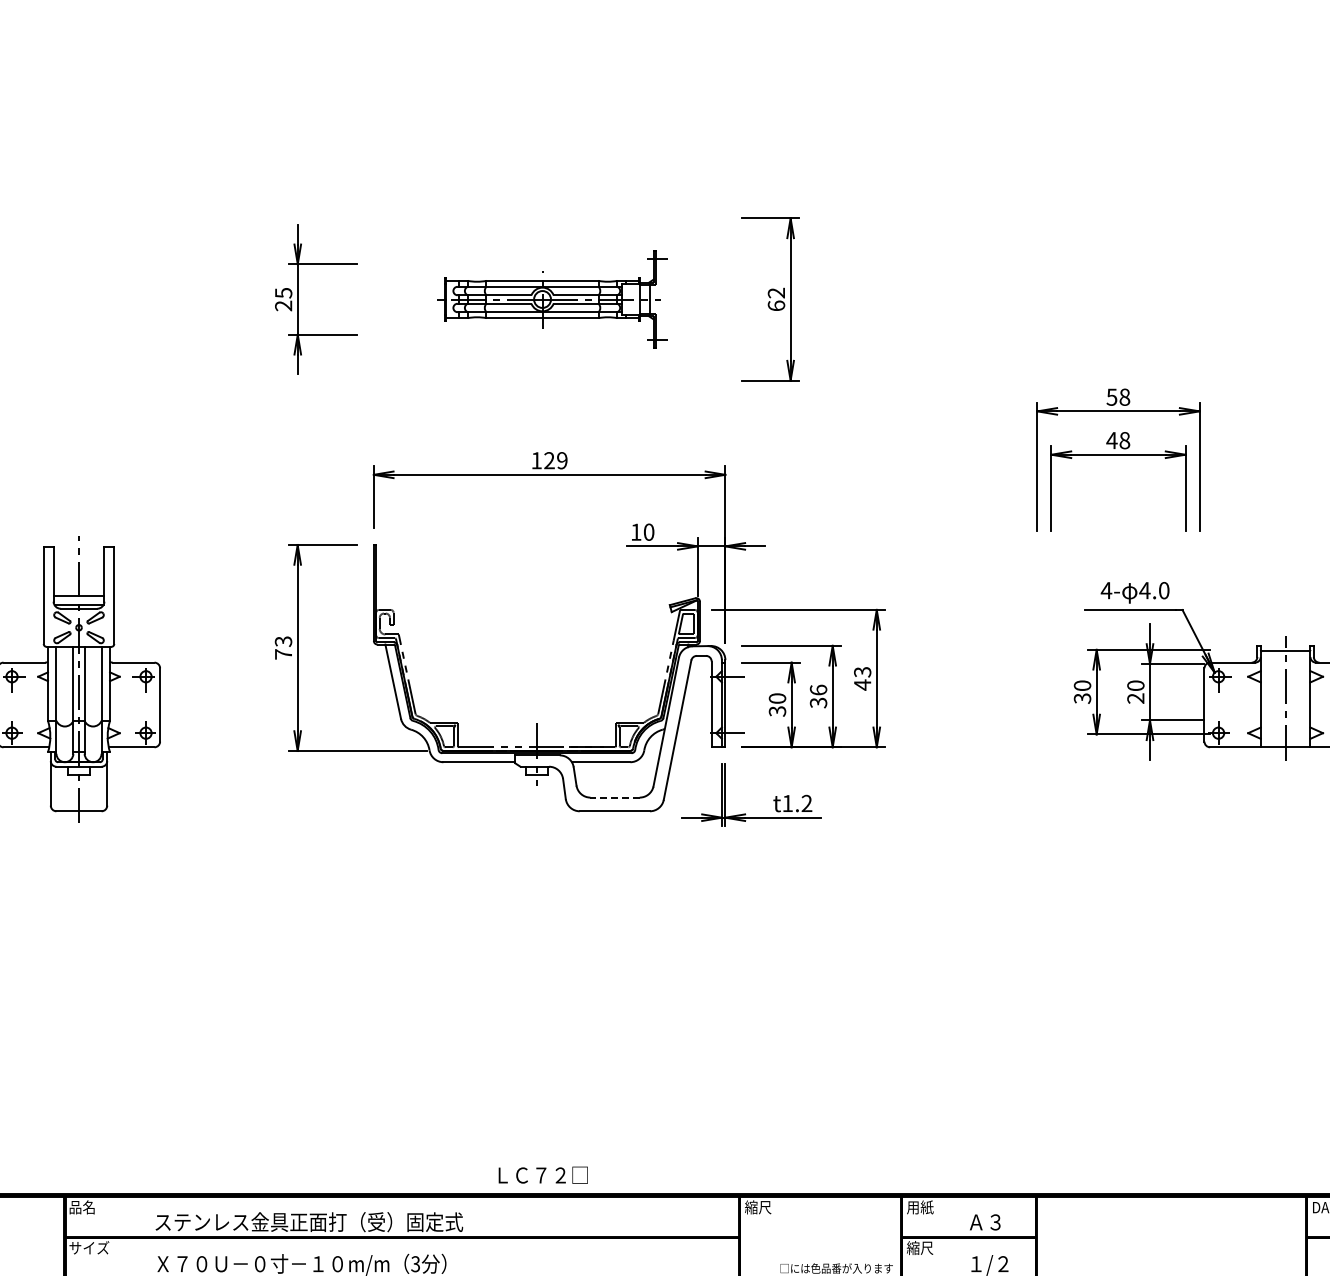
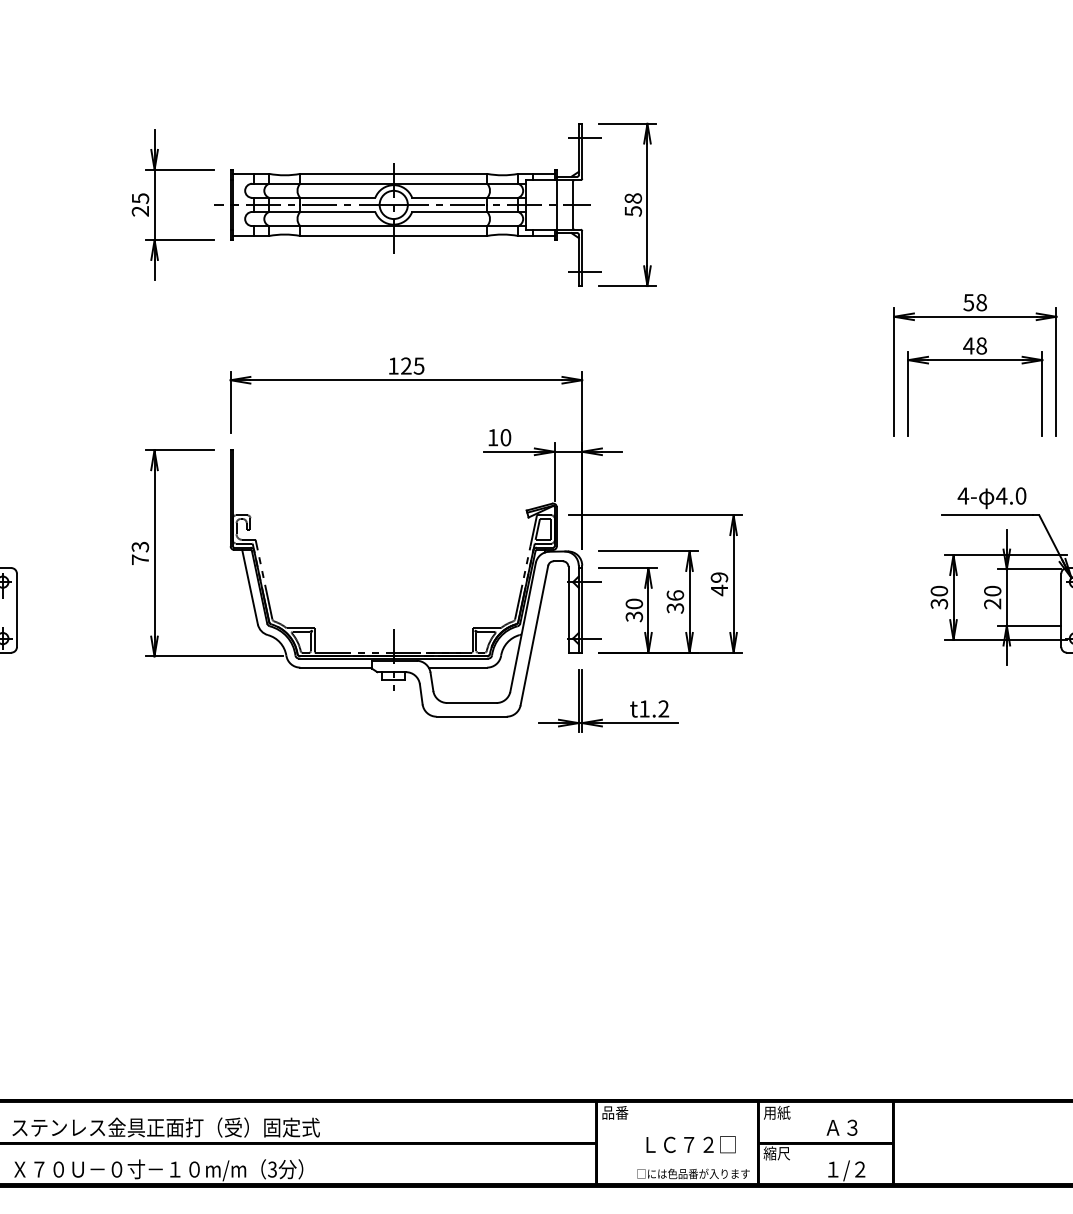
part: (550, 299) -> (407, 204), size x1.67
text: (776, 299) -> (633, 204), 62 -> 58
text: (561, 460) -> (418, 365), 129 -> 125
text: (862, 672) -> (719, 577), 43 -> 49
line: (615, 797) -> (472, 702), dashed -> solid
text: (542, 1174) -> (690, 1143), moved
text: (758, 1207) -> (615, 1112), 縮尺 -> 品番

